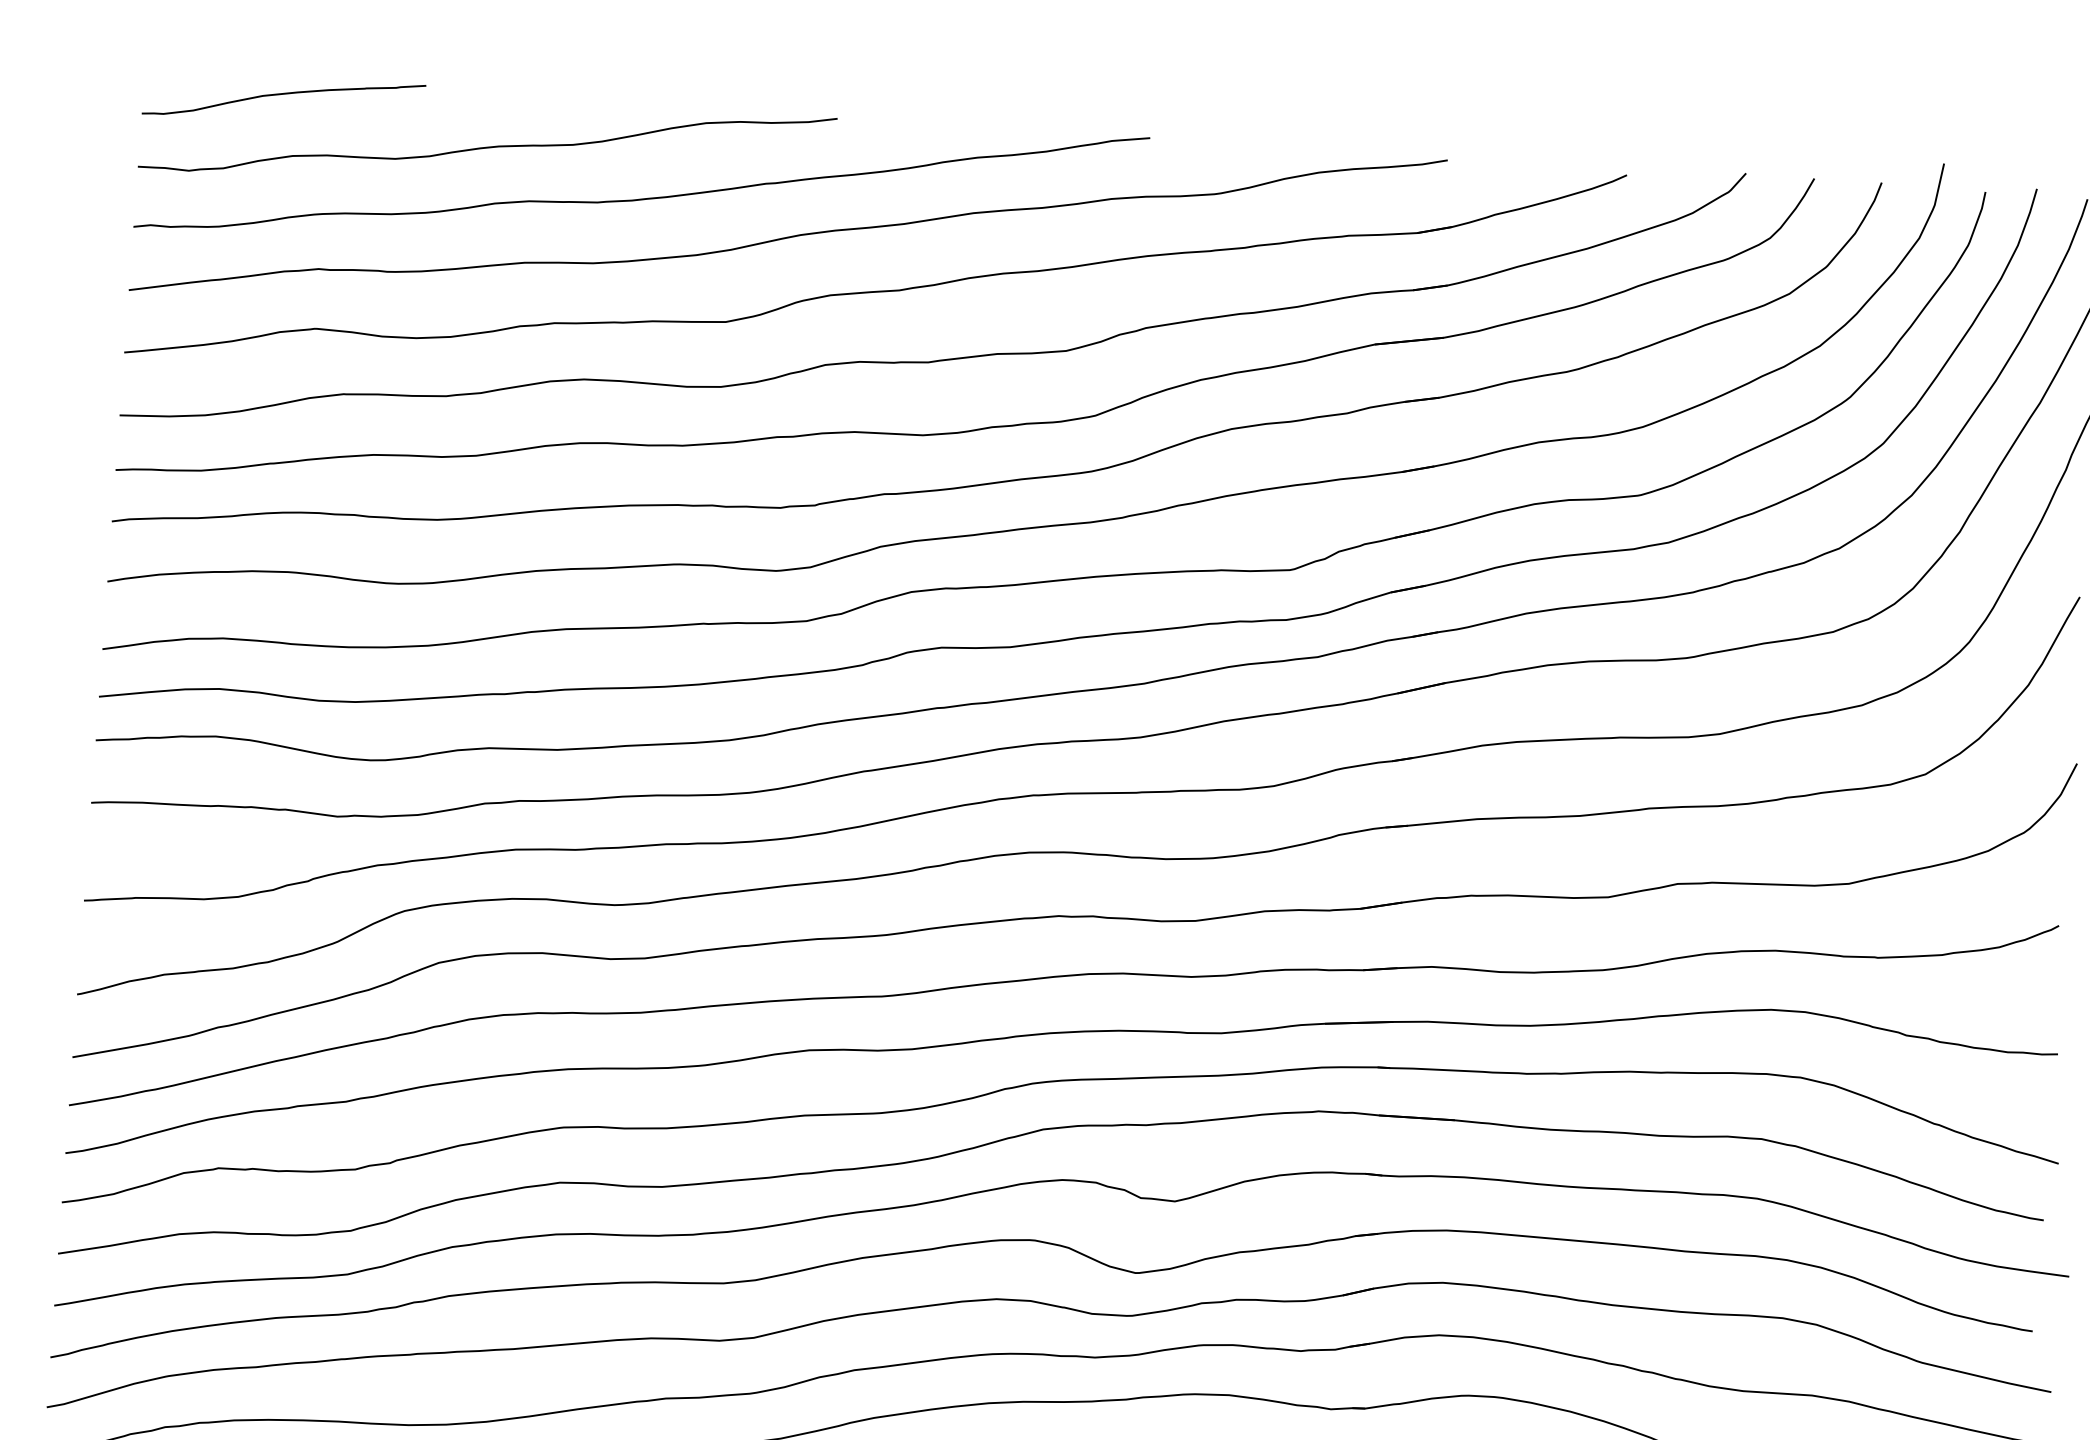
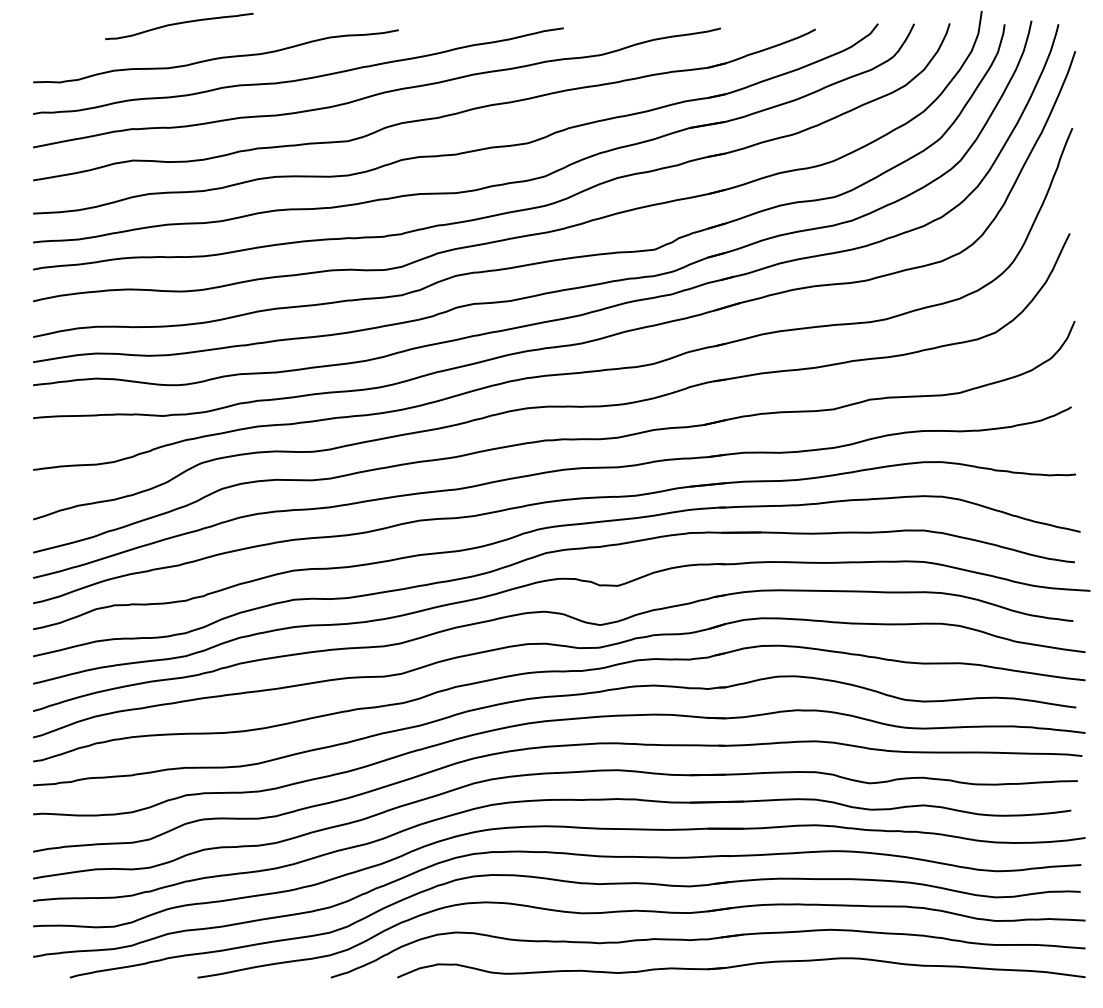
curve: (284, 95) -> (179, 24), moved

